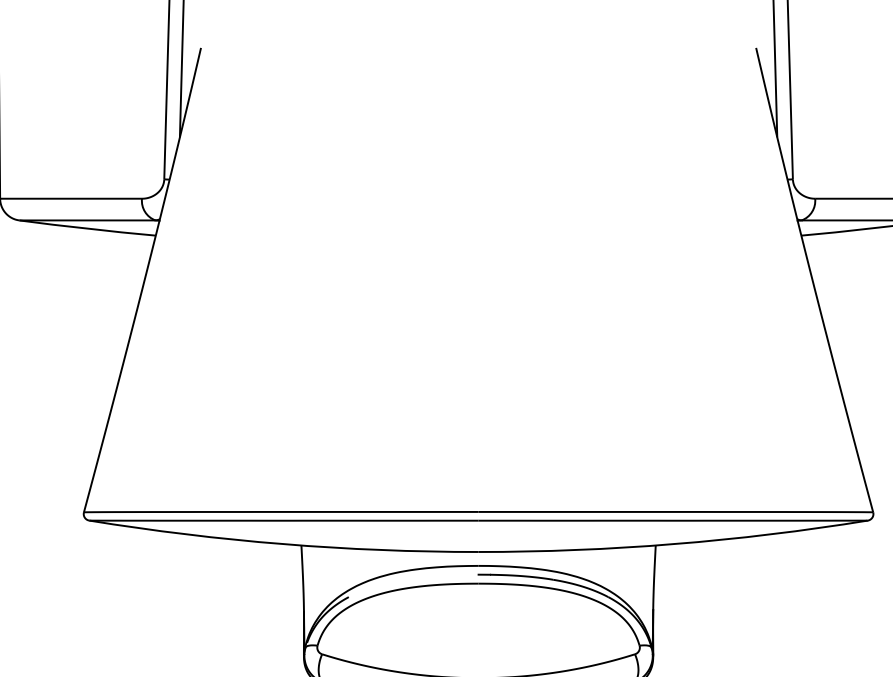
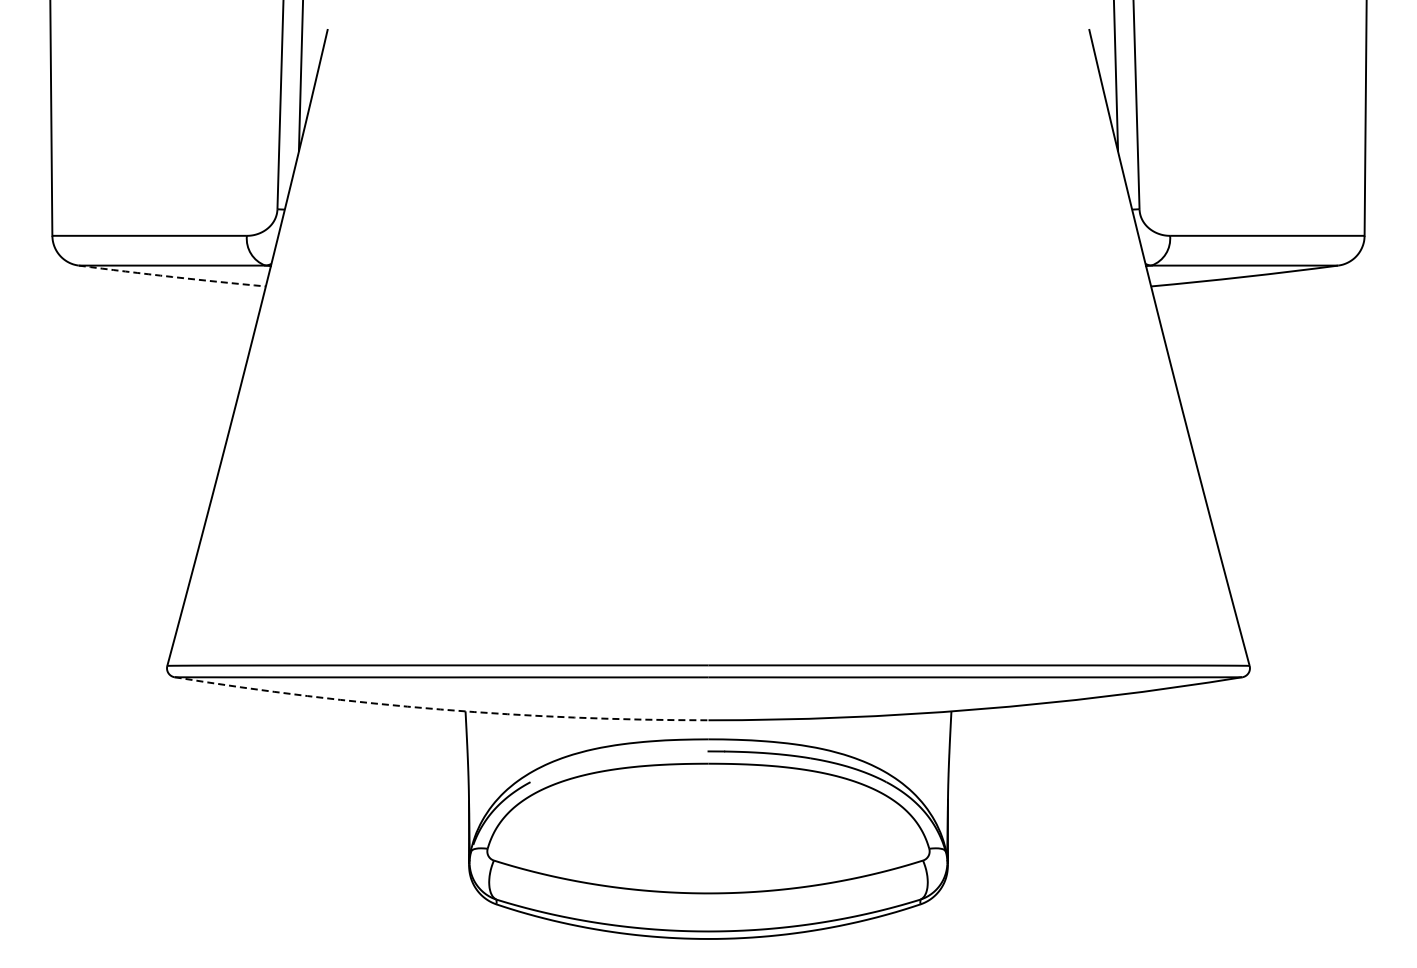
arc: (87, 228) -> (172, 276), solid -> dashed
arc: (283, 544) -> (440, 709), solid -> dashed

